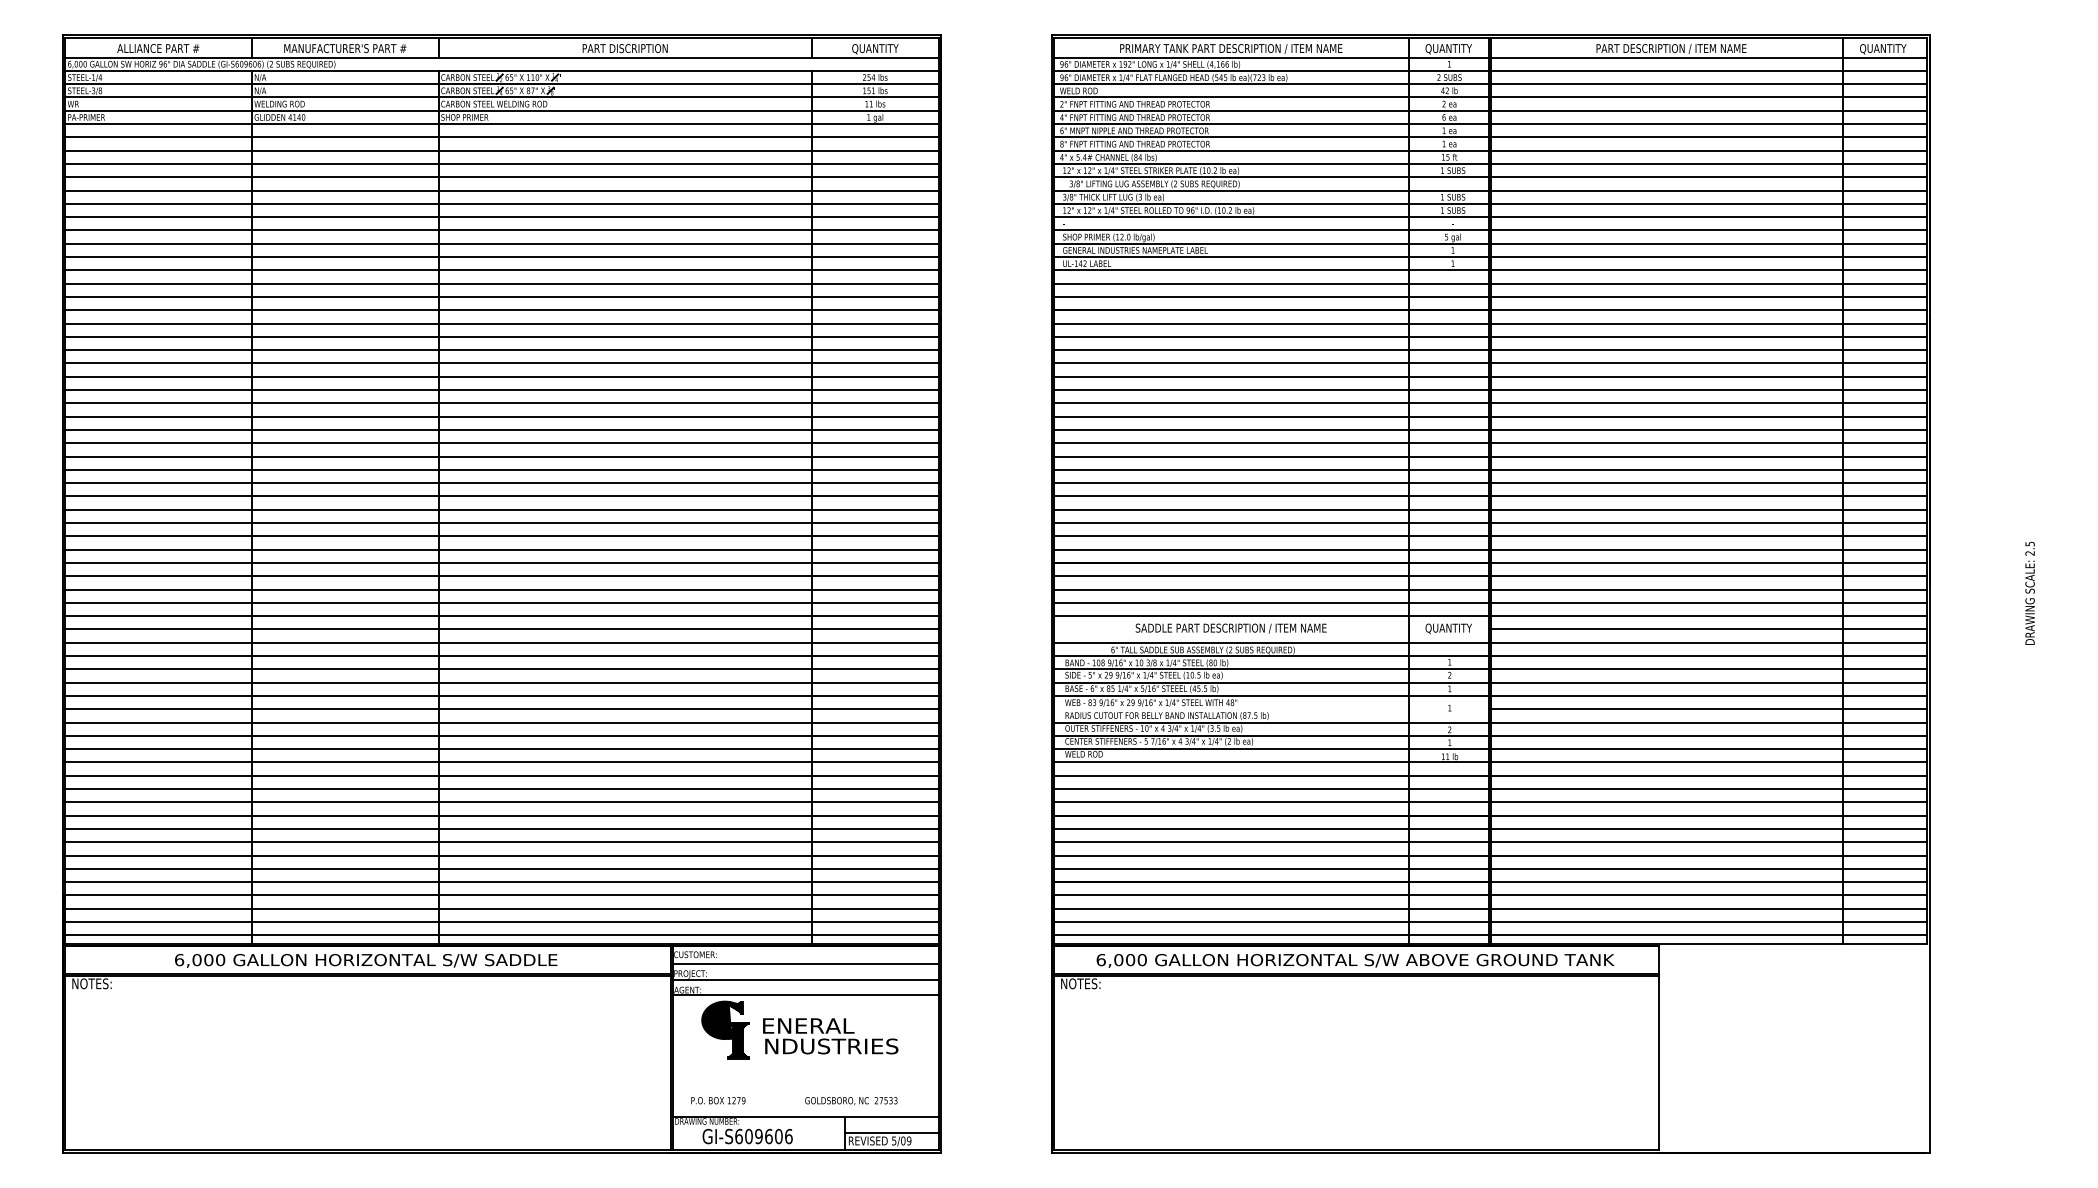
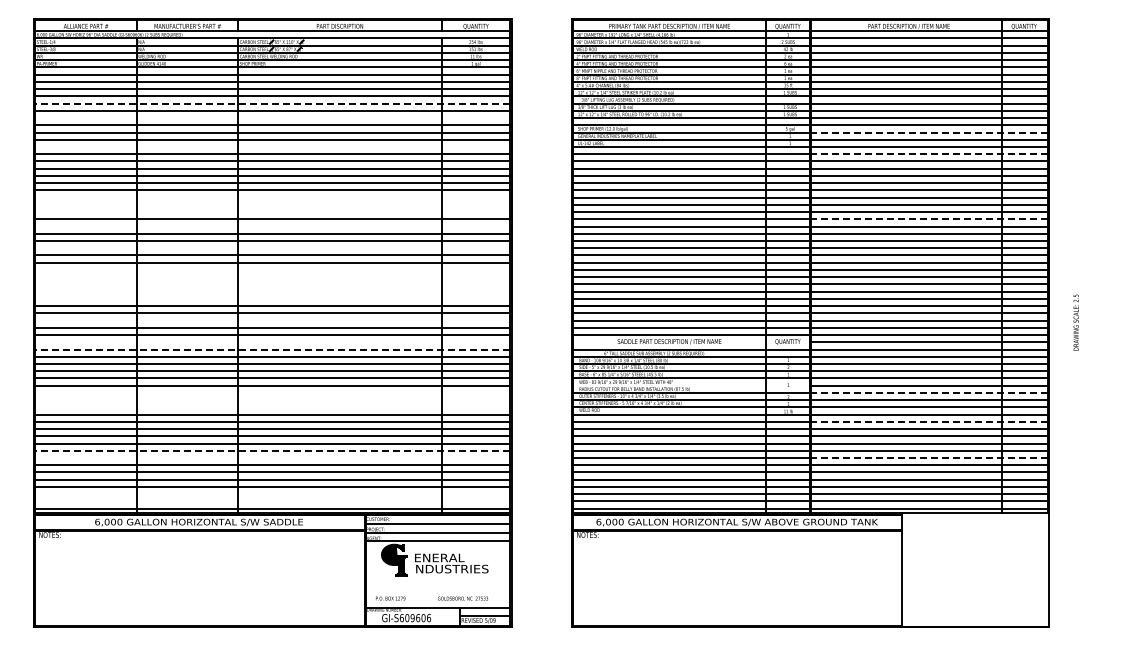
line: (501, 190) -> (272, 103), solid -> dashed
line: (501, 218) -> (272, 118), removed
line: (1709, 243) -> (929, 132), solid -> dashed
line: (501, 269) -> (272, 146), removed
line: (1709, 284) -> (929, 154), solid -> dashed
line: (501, 363) -> (272, 197), removed
line: (501, 376) -> (272, 204), removed
line: (501, 390) -> (272, 212), removed
line: (1709, 403) -> (929, 219), solid -> dashed
line: (501, 416) -> (272, 226), removed
line: (501, 457) -> (272, 248), removed
line: (501, 495) -> (272, 269), removed
line: (501, 510) -> (272, 277), removed
line: (501, 523) -> (272, 284), removed
line: (501, 536) -> (272, 291), removed
line: (501, 548) -> (272, 298), removed
line: (501, 589) -> (272, 320), removed
text: (2028, 593) -> (1075, 322), moved
line: (501, 629) -> (272, 342), removed
line: (501, 642) -> (272, 349), solid -> dashed
line: (501, 721) -> (272, 392), removed
line: (1709, 721) -> (929, 392), solid -> dashed
line: (501, 736) -> (272, 400), removed
line: (501, 749) -> (272, 407), removed
line: (1709, 775) -> (929, 421), solid -> dashed
line: (501, 828) -> (272, 450), solid -> dashed
line: (501, 843) -> (272, 458), removed
line: (1709, 843) -> (929, 458), solid -> dashed
line: (501, 909) -> (272, 494), removed
line: (501, 922) -> (272, 501), removed

